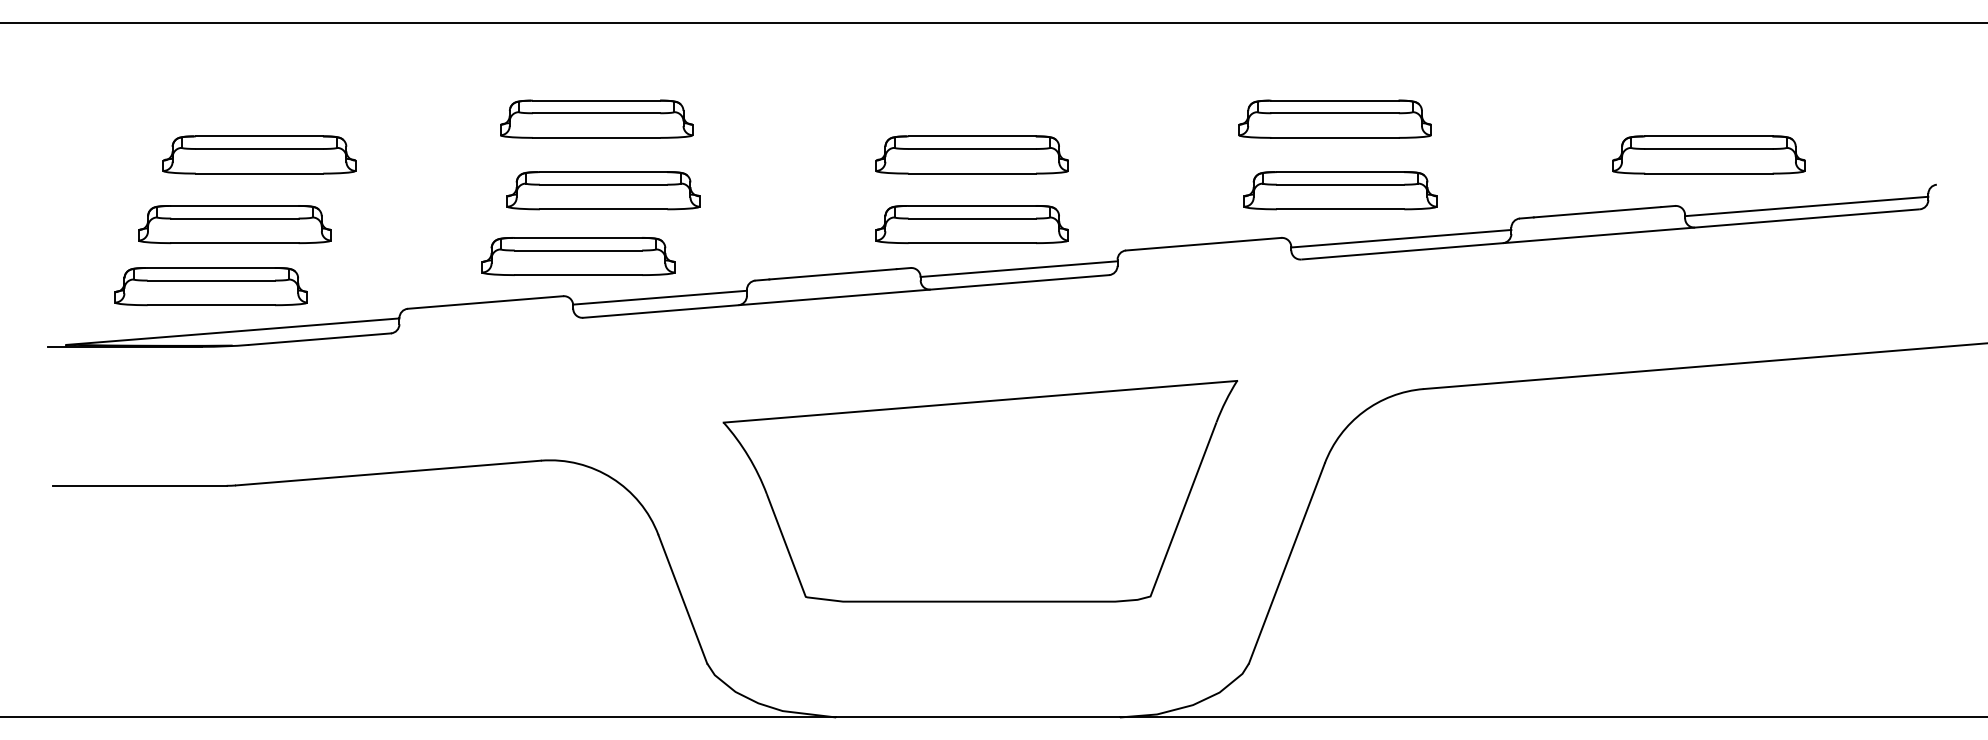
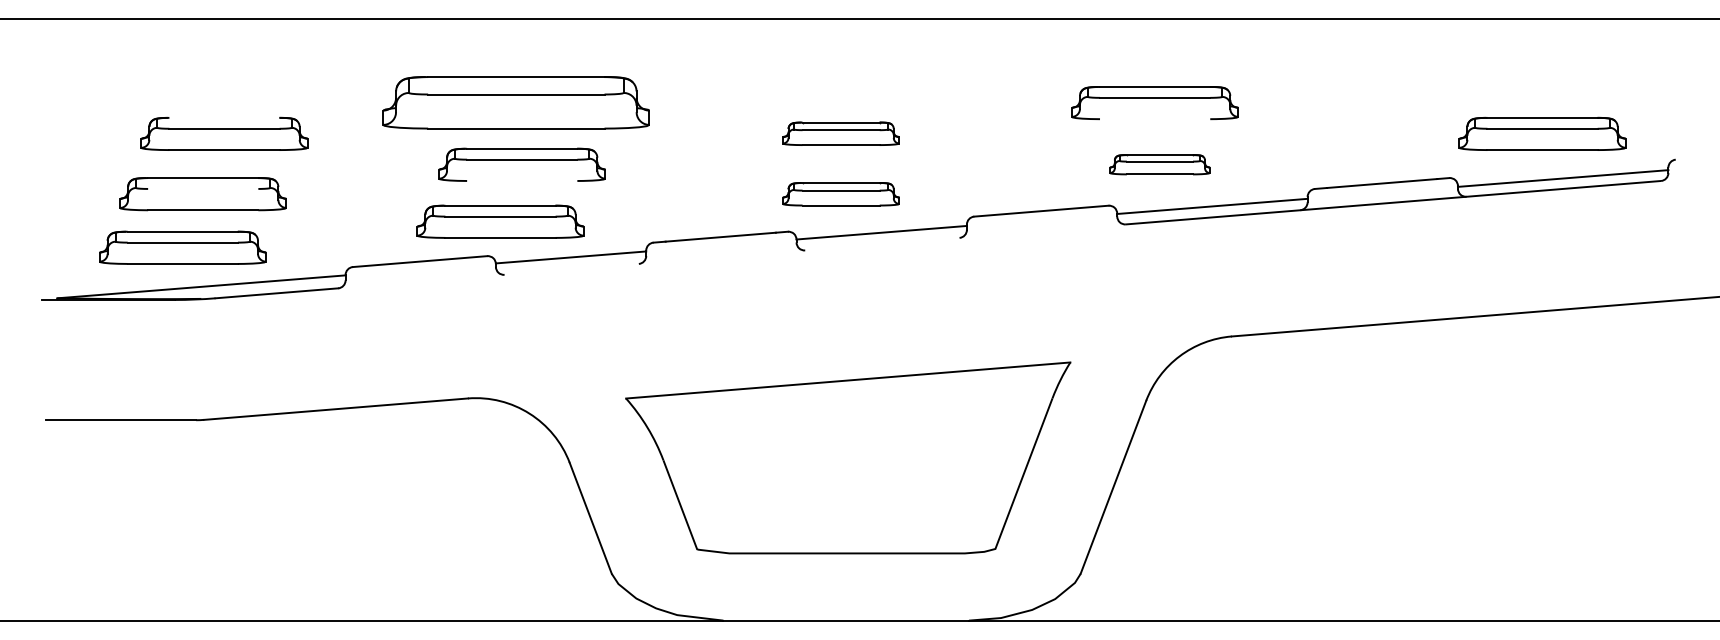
part: (595, 119) -> (515, 103), size x1.6
line: (259, 135) -> (224, 117), removed
line: (1335, 138) -> (1155, 119), removed
part: (971, 154) -> (840, 133), size x0.7
part: (1708, 154) -> (1542, 133), moved
part: (1340, 190) -> (1159, 164), size x0.6
line: (603, 208) -> (522, 180), removed
line: (235, 218) -> (203, 188), removed
part: (971, 224) -> (840, 194), size x0.7
line: (845, 295) -> (731, 255), removed
part: (980, 490) -> (848, 457), moved

